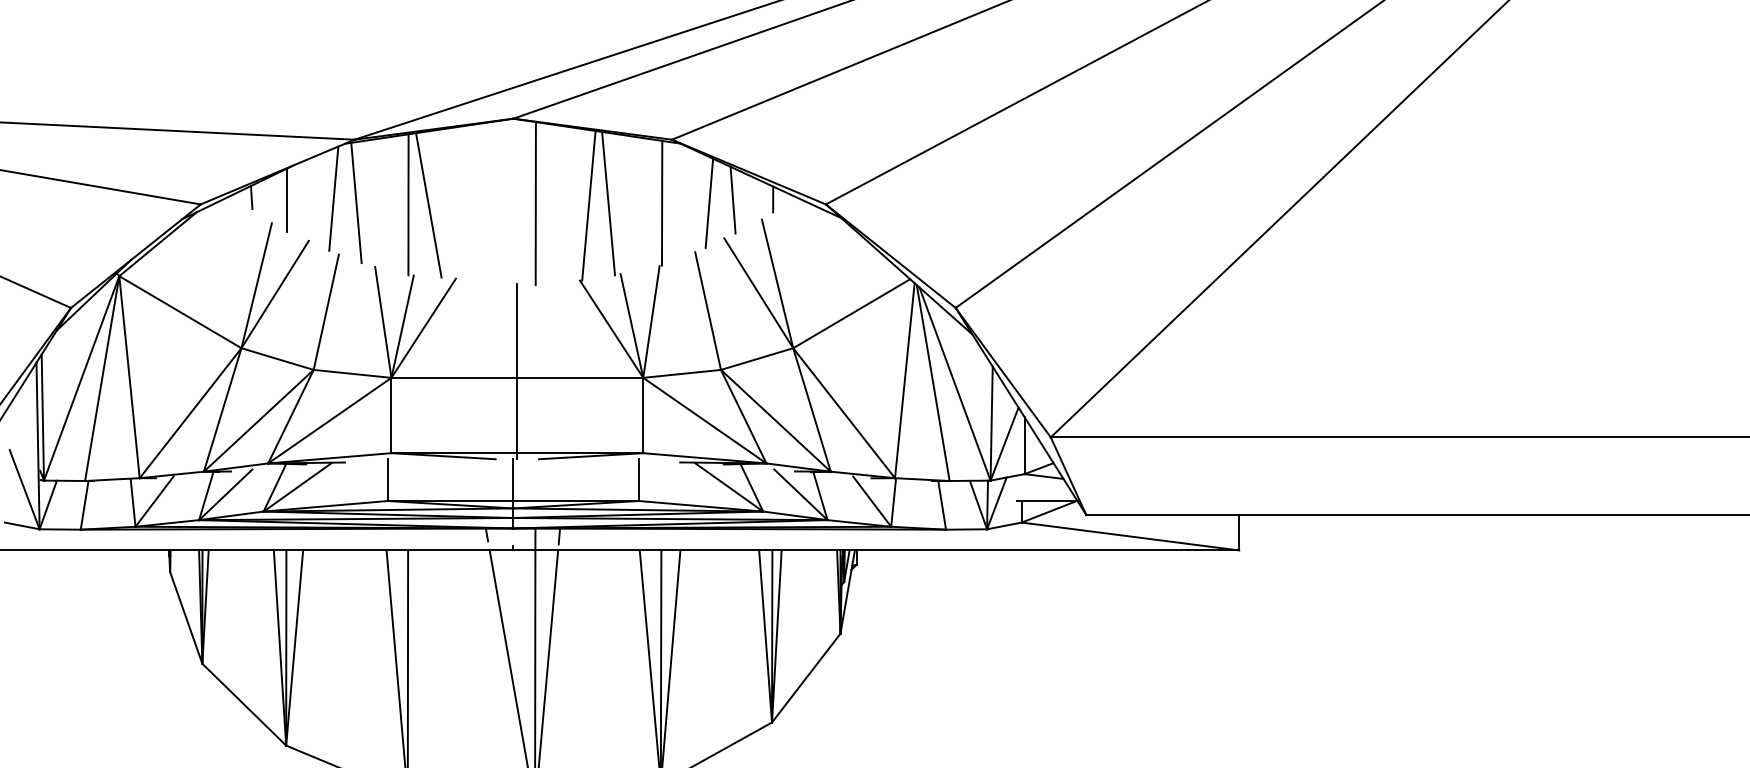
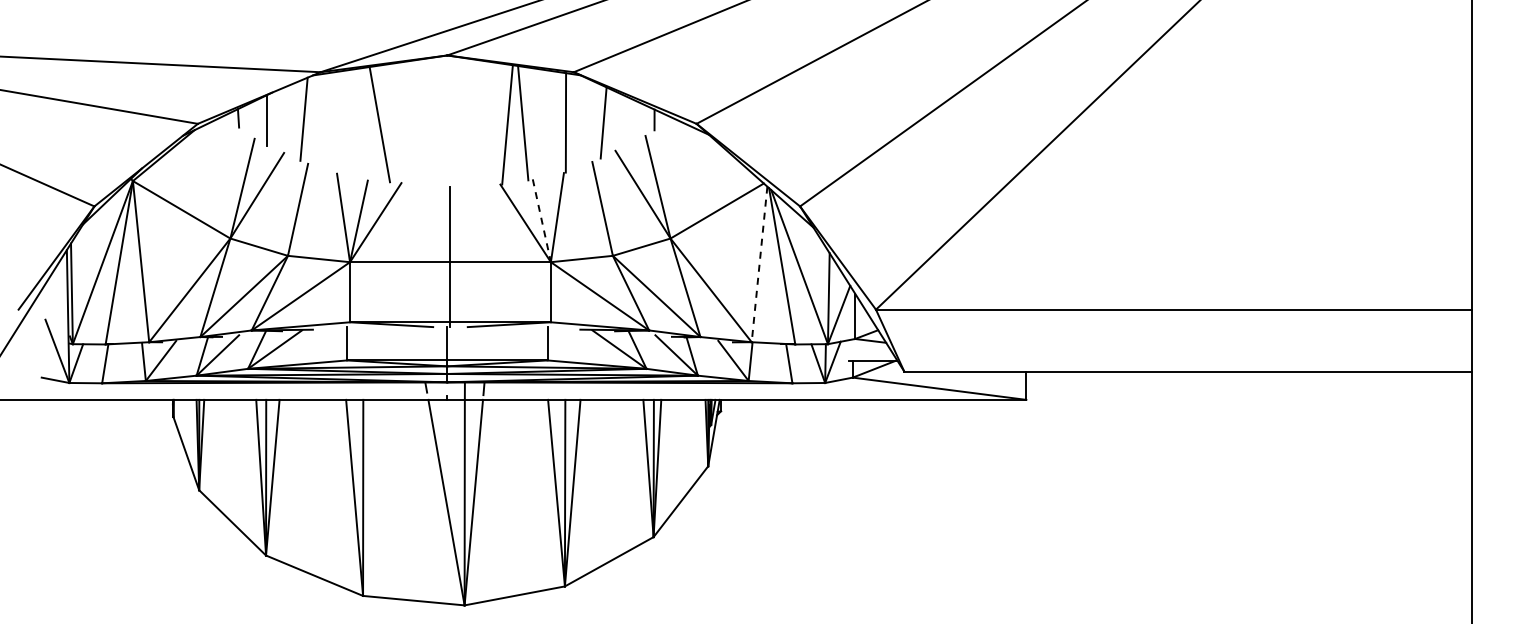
line: (733, 200) -> (622, 120), removed
line: (355, 202) -> (321, 122), removed
line: (408, 203) -> (363, 123), removed
line: (536, 203) -> (465, 123), removed
line: (631, 326) -> (541, 221), solid -> dashed
line: (904, 380) -> (759, 264), solid -> dashed

